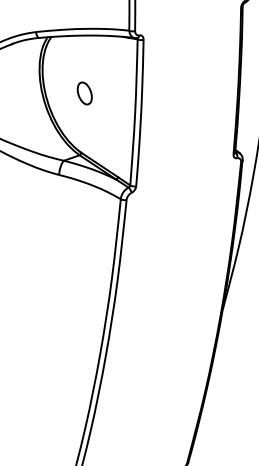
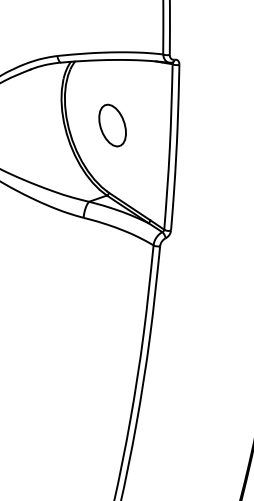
part: (84, 93) -> (112, 125), size x1.67

